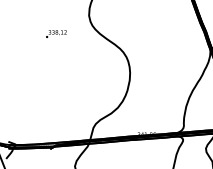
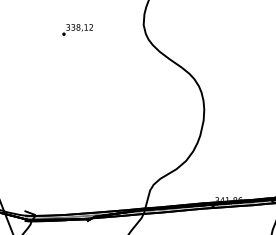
text: (56, 33) -> (77, 29), moved

